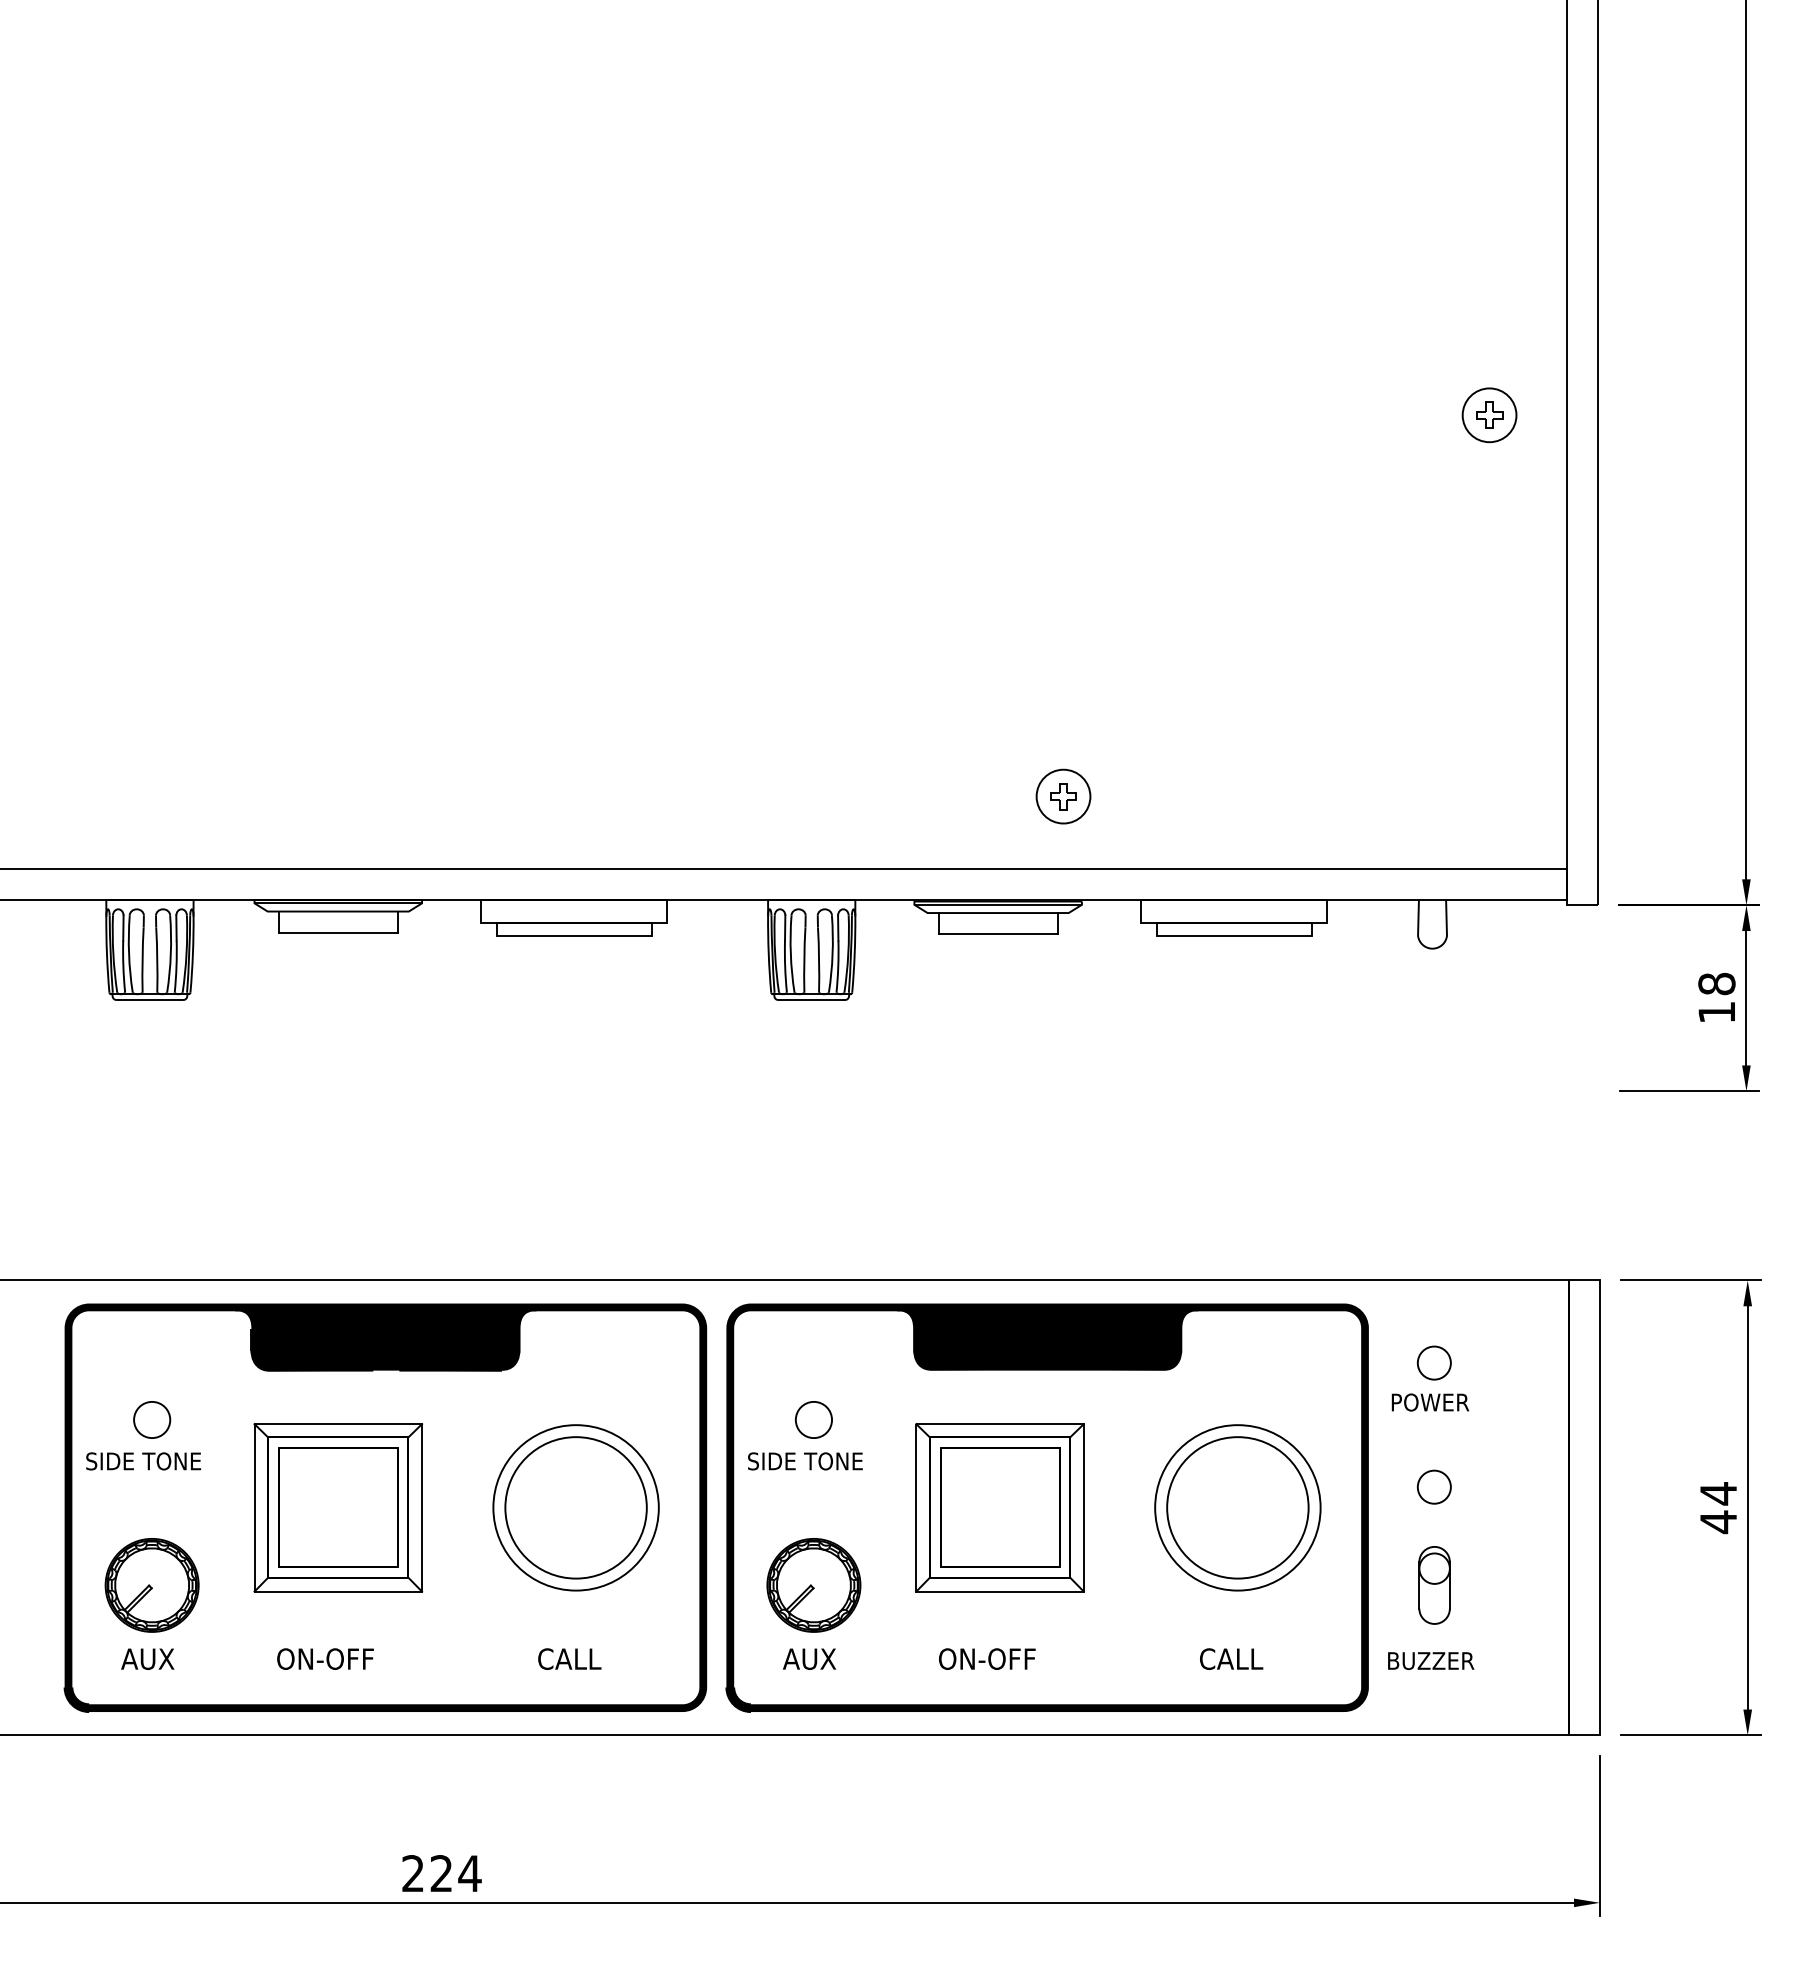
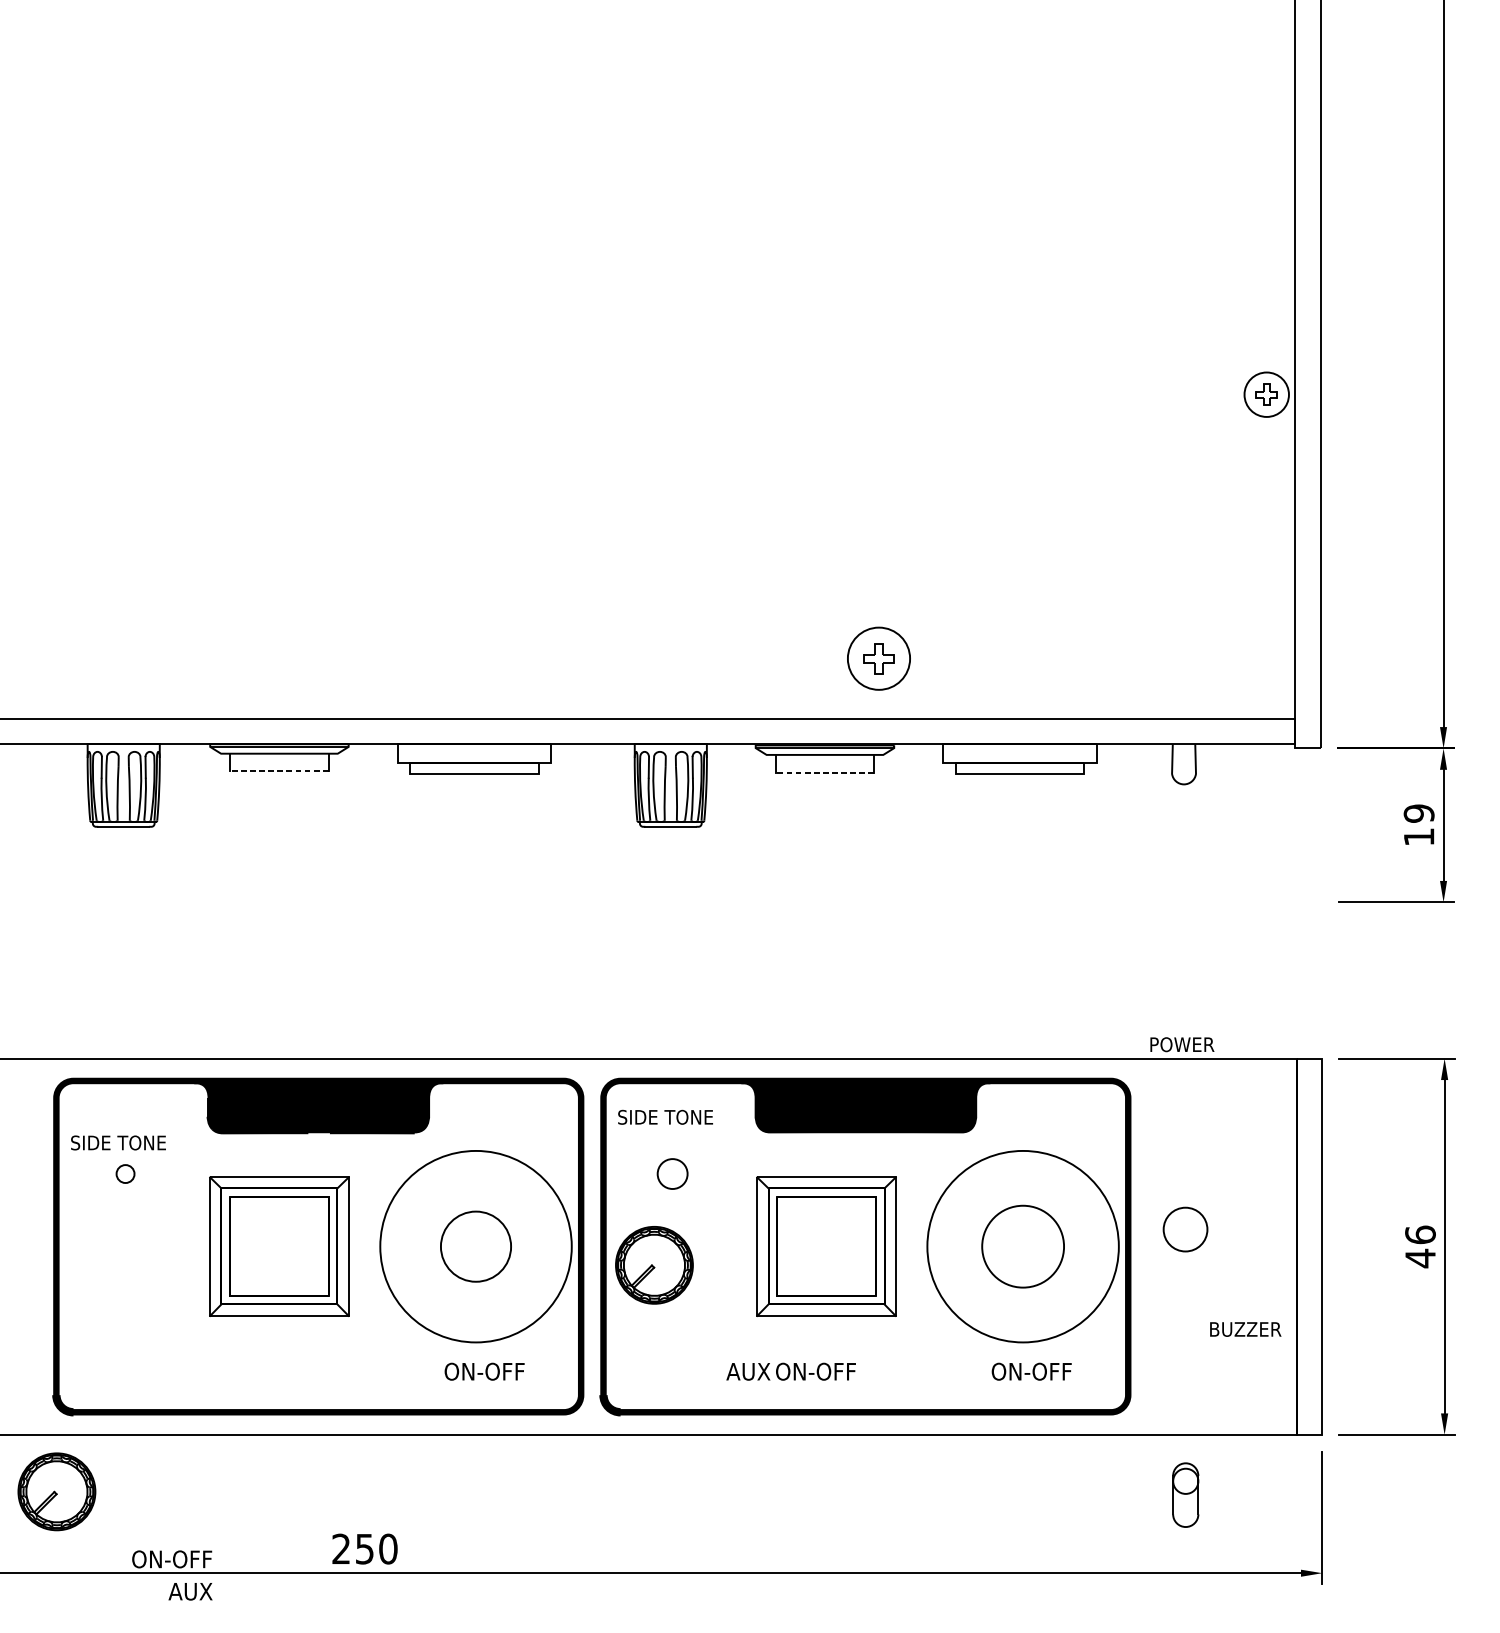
part: (1489, 415) -> (1266, 394), moved
part: (1063, 796) -> (878, 658), size x1.4
line: (338, 932) -> (279, 771), solid -> dashed
line: (998, 934) -> (825, 772), solid -> dashed
text: (1716, 983) -> (1418, 813), 18 -> 19
circle: (1434, 1362) -> (1185, 1126), removed
text: (1430, 1402) -> (1182, 1044), moved
circle: (152, 1419) -> (125, 1173), size x0.6
text: (143, 1461) -> (118, 1143), moved
text: (805, 1461) -> (665, 1117), moved
circle: (1433, 1486) -> (1184, 1229), size x1.6
text: (1718, 1493) -> (1420, 1234), 44 -> 46
circle: (575, 1507) -> (475, 1246), size x0.6
circle: (575, 1507) -> (475, 1246), size x1.4
circle: (1237, 1507) -> (1022, 1246), size x0.7
circle: (1237, 1507) -> (1022, 1246), size x1.4
part: (151, 1585) -> (56, 1491), moved
part: (813, 1585) -> (654, 1265), moved
part: (1434, 1585) -> (1185, 1495), moved
text: (147, 1658) -> (190, 1591), moved
text: (325, 1658) -> (172, 1558), moved
text: (589, 1658) -> (487, 1371), CALL -> ON-OFF
text: (809, 1658) -> (748, 1371), moved
text: (1250, 1658) -> (1033, 1371), CALL -> ON-OFF
text: (1431, 1660) -> (1246, 1329), moved
text: (455, 1873) -> (376, 1548), 224 -> 250

